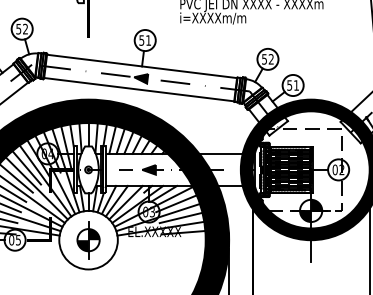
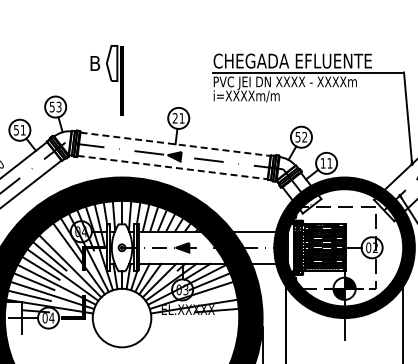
text: (25, 29) -> (58, 107), 52 -> 53
text: (141, 40) -> (174, 118), 51 -> 21
line: (142, 66) -> (175, 144), solid -> dashed
text: (289, 85) -> (322, 163), 51 -> 11
line: (139, 89) -> (172, 167), solid -> dashed
line: (26, 167) -> (59, 245), removed
line: (181, 217) -> (214, 295), removed
text: (18, 239) -> (51, 317), 05 -> 04
part: (89, 239) -> (122, 317), removed

